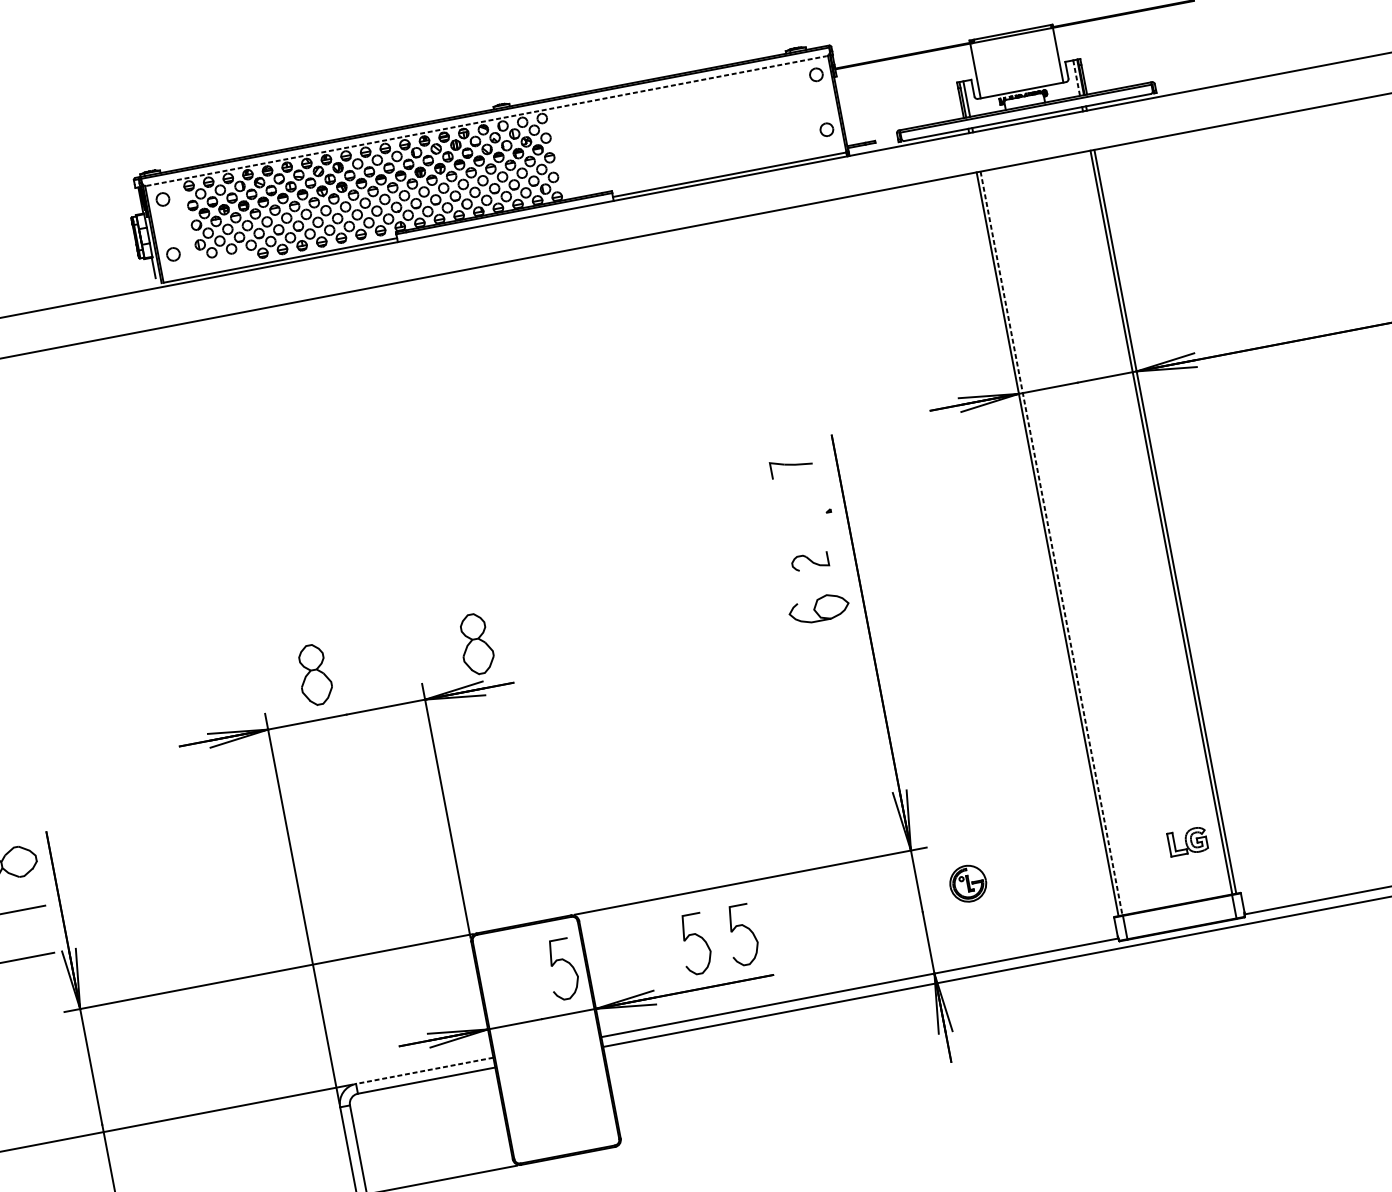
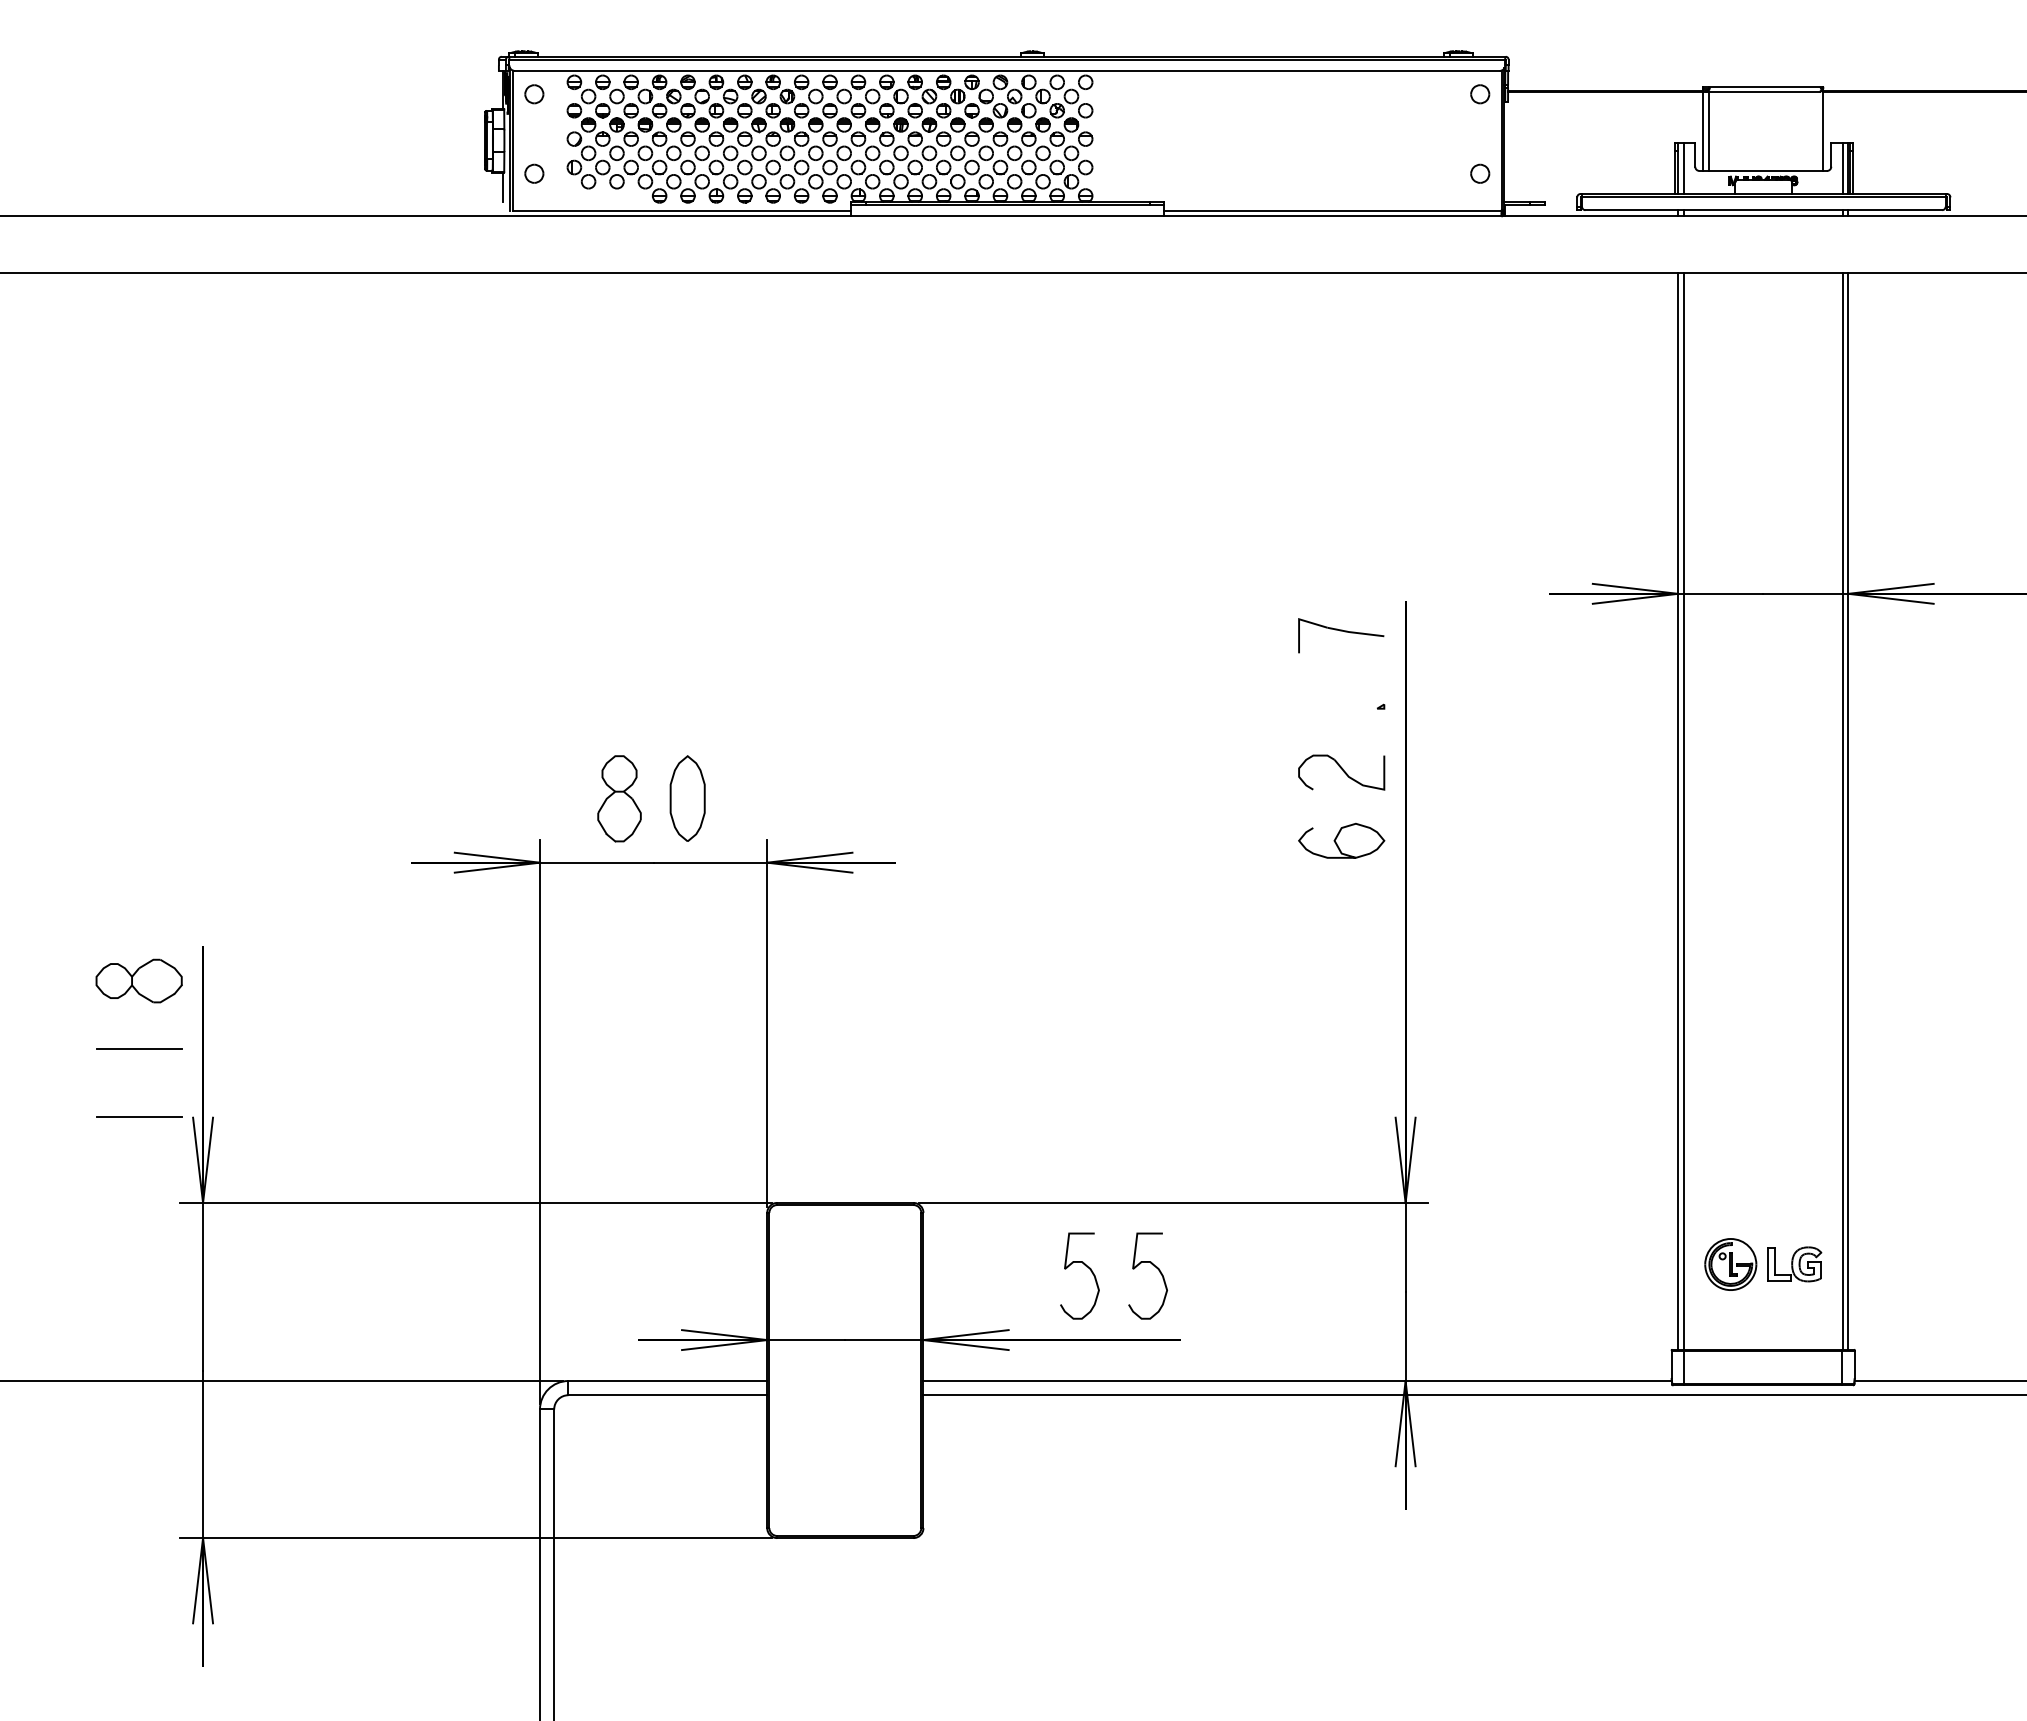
line: (979, 69) -> (1709, 130), added
line: (1076, 78) -> (1842, 168), dashed -> solid
line: (486, 121) -> (1007, 71), dashed -> solid
part: (791, 467) -> (1341, 635), size x1.43
line: (1051, 544) -> (1683, 812), dashed -> solid
part: (809, 561) -> (1341, 772), size x1.67
part: (476, 643) -> (853, 798), removed
part: (361, 665) -> (687, 798), added
part: (968, 883) -> (1730, 1264), moved
curve: (565, 961) -> (893, 1266), removed
line: (424, 1071) -> (667, 1381), dashed -> solid

